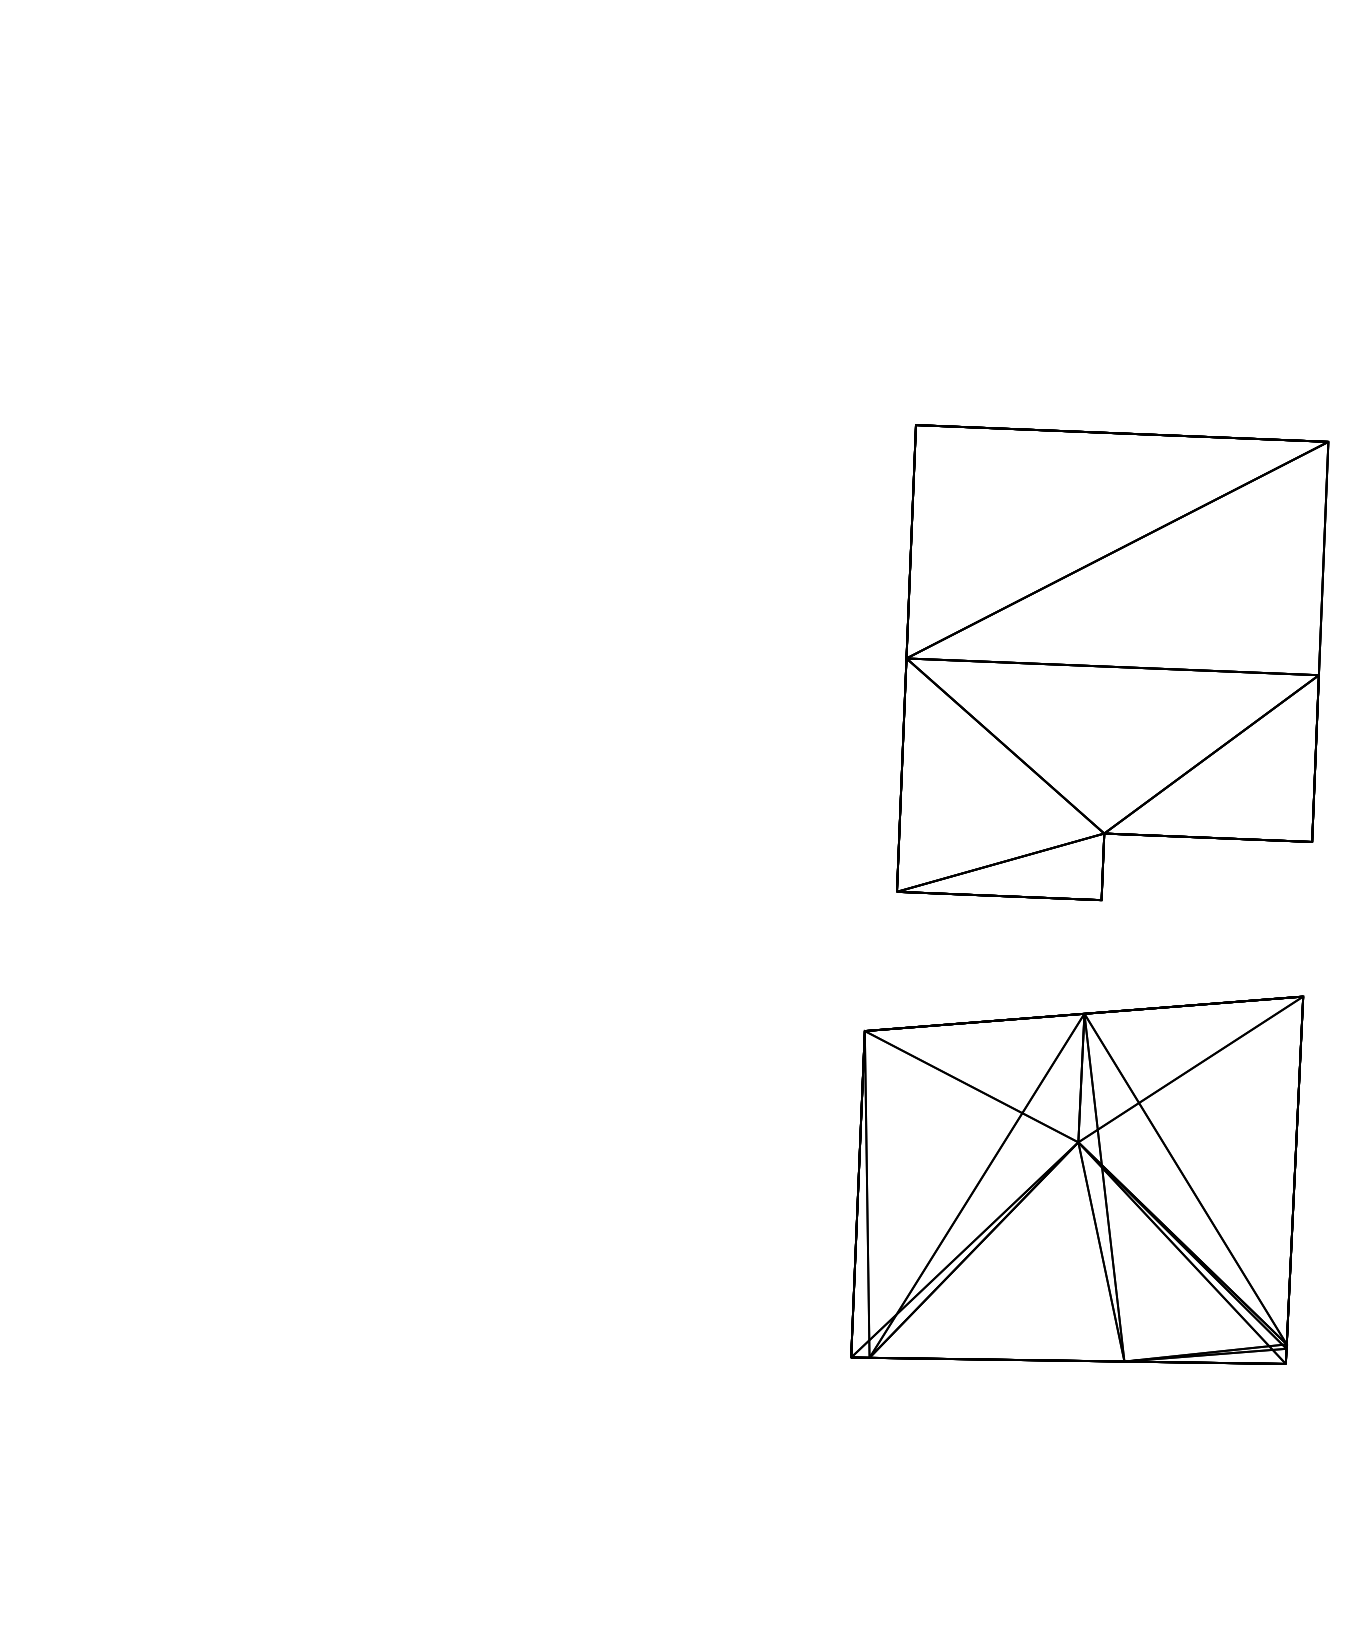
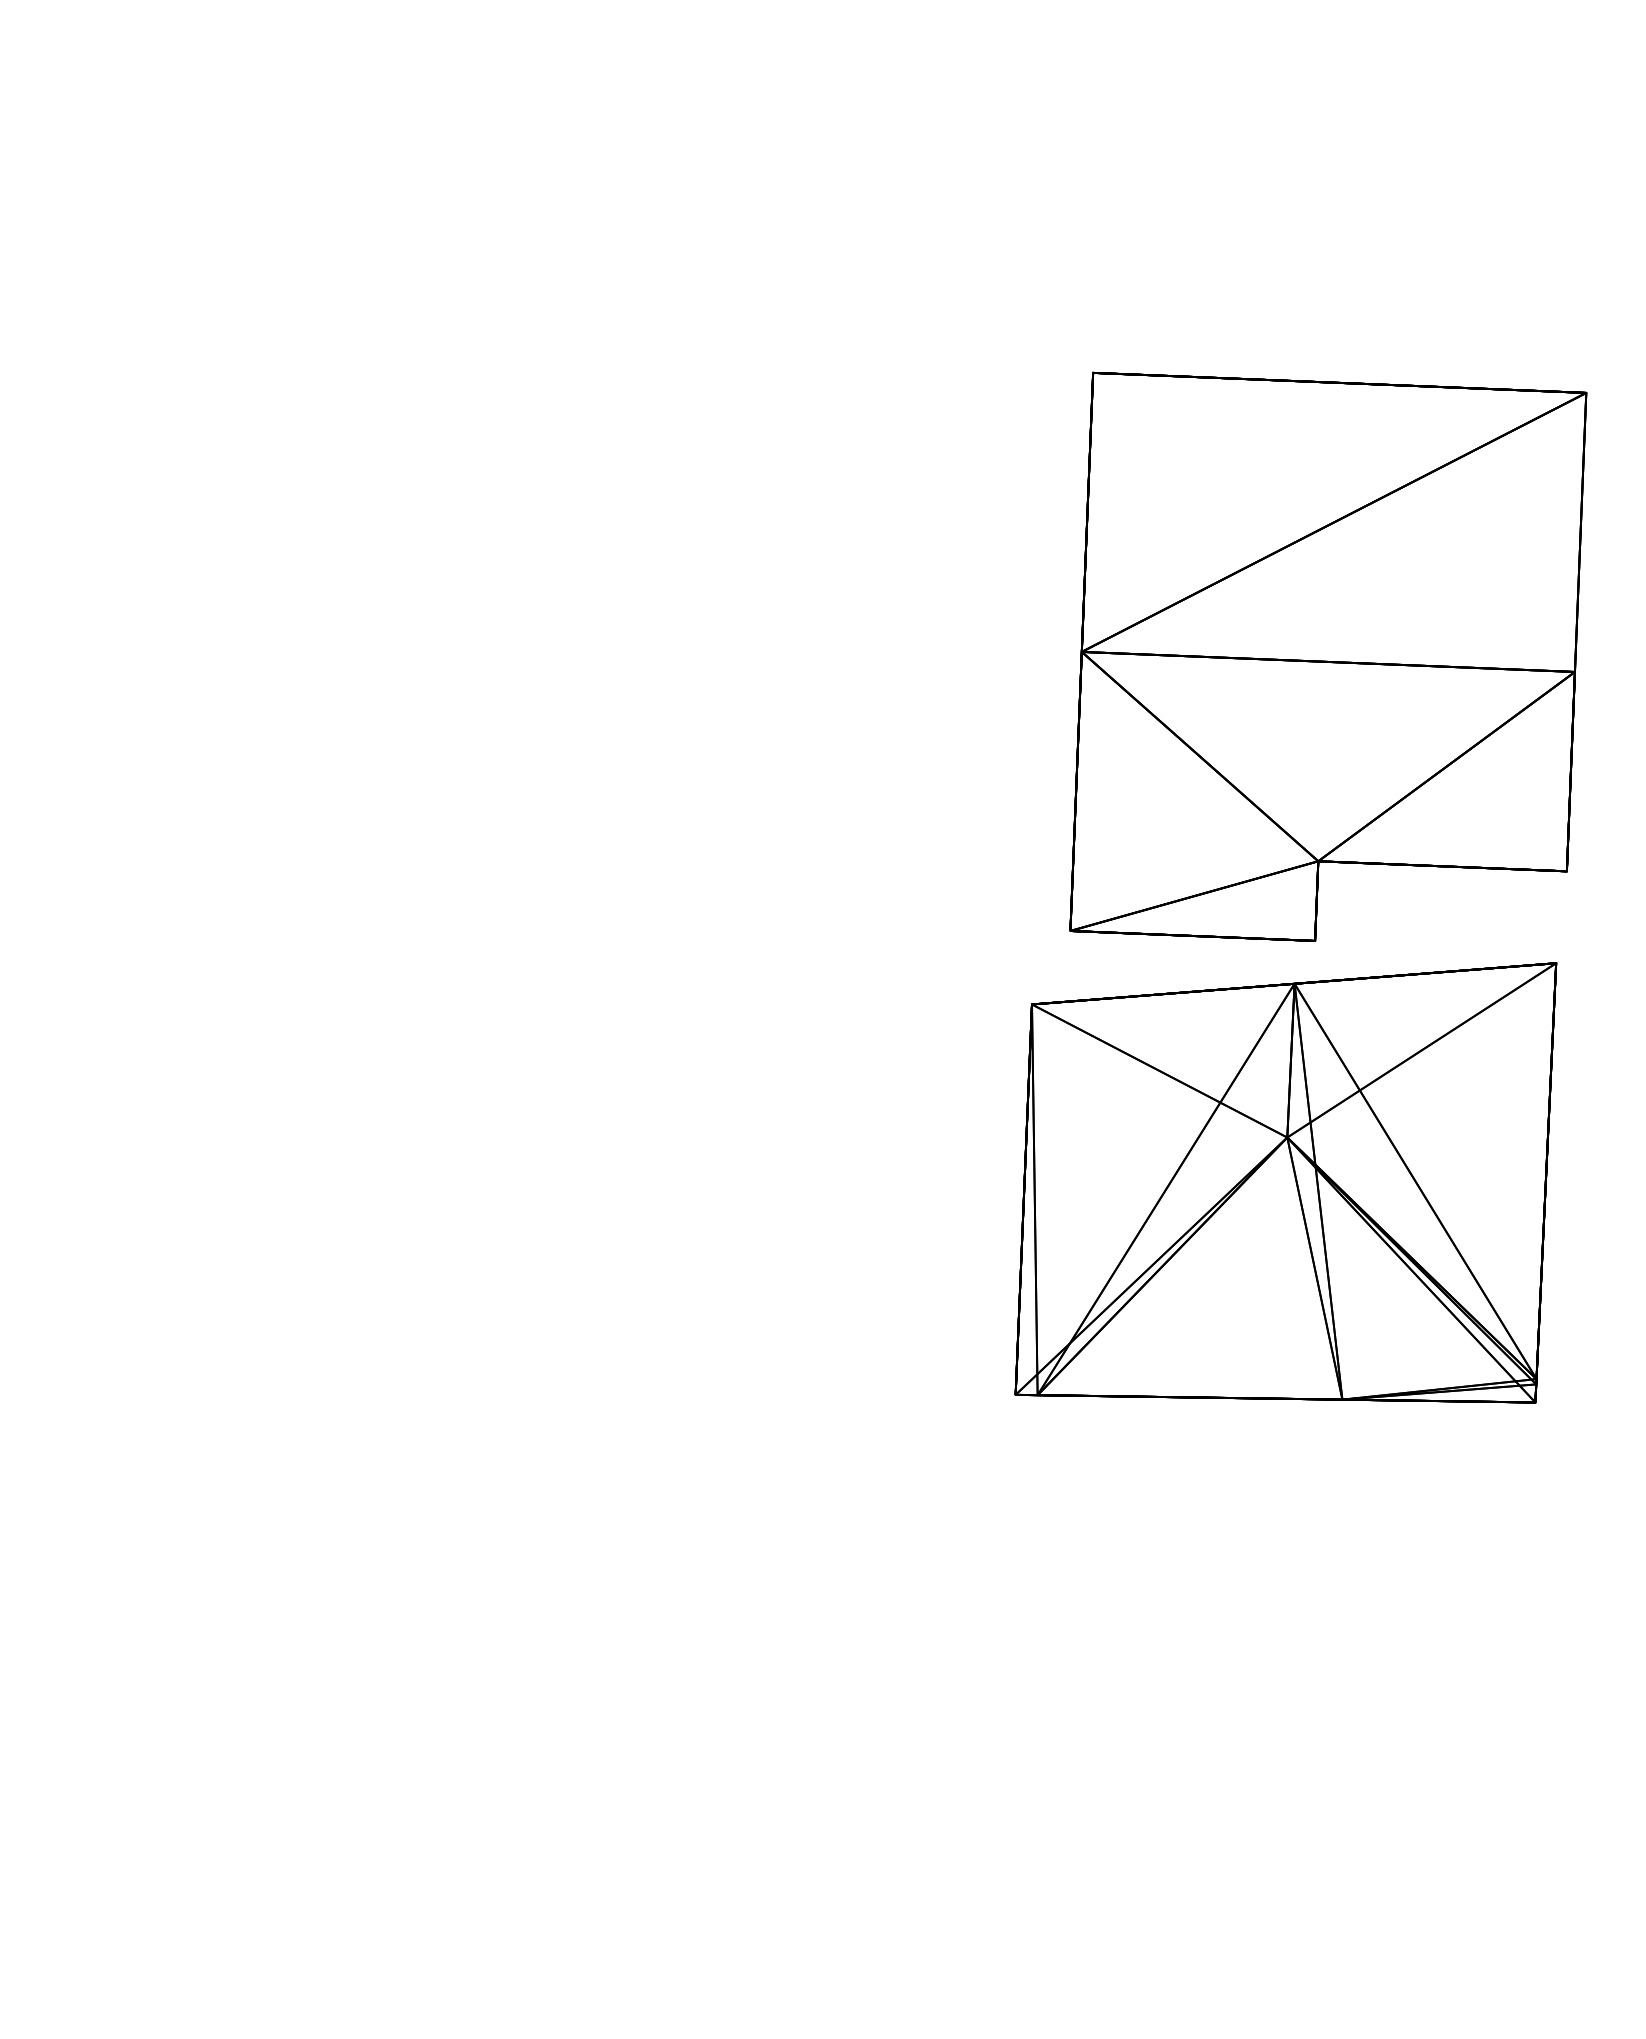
part: (1076, 1179) -> (1285, 1182), moved

